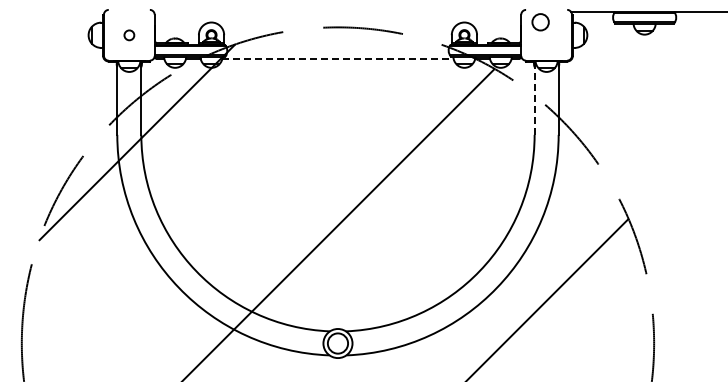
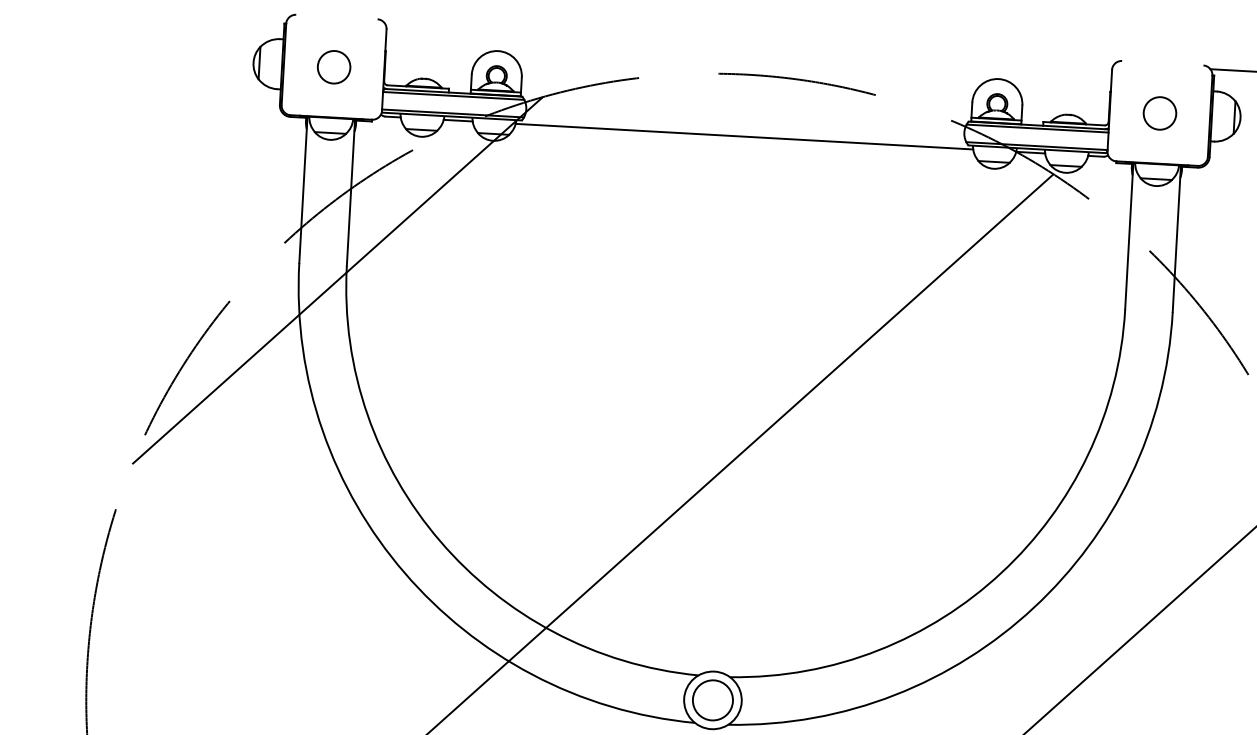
circle: (540, 22) -> (1159, 113), moved
circle: (129, 35) -> (334, 67), size x1.67
line: (337, 58) -> (743, 136), dashed -> solid
line: (534, 97) -> (1129, 235), dashed -> solid

